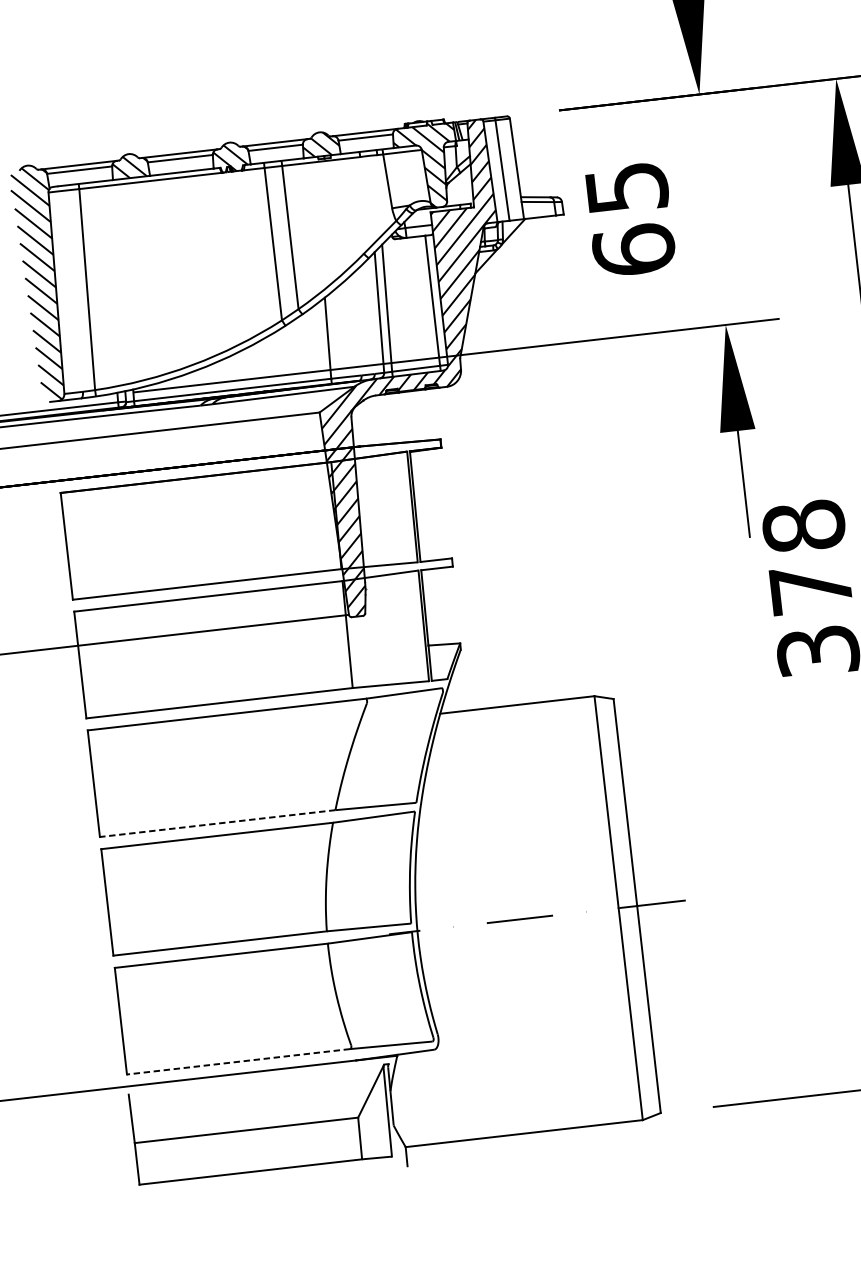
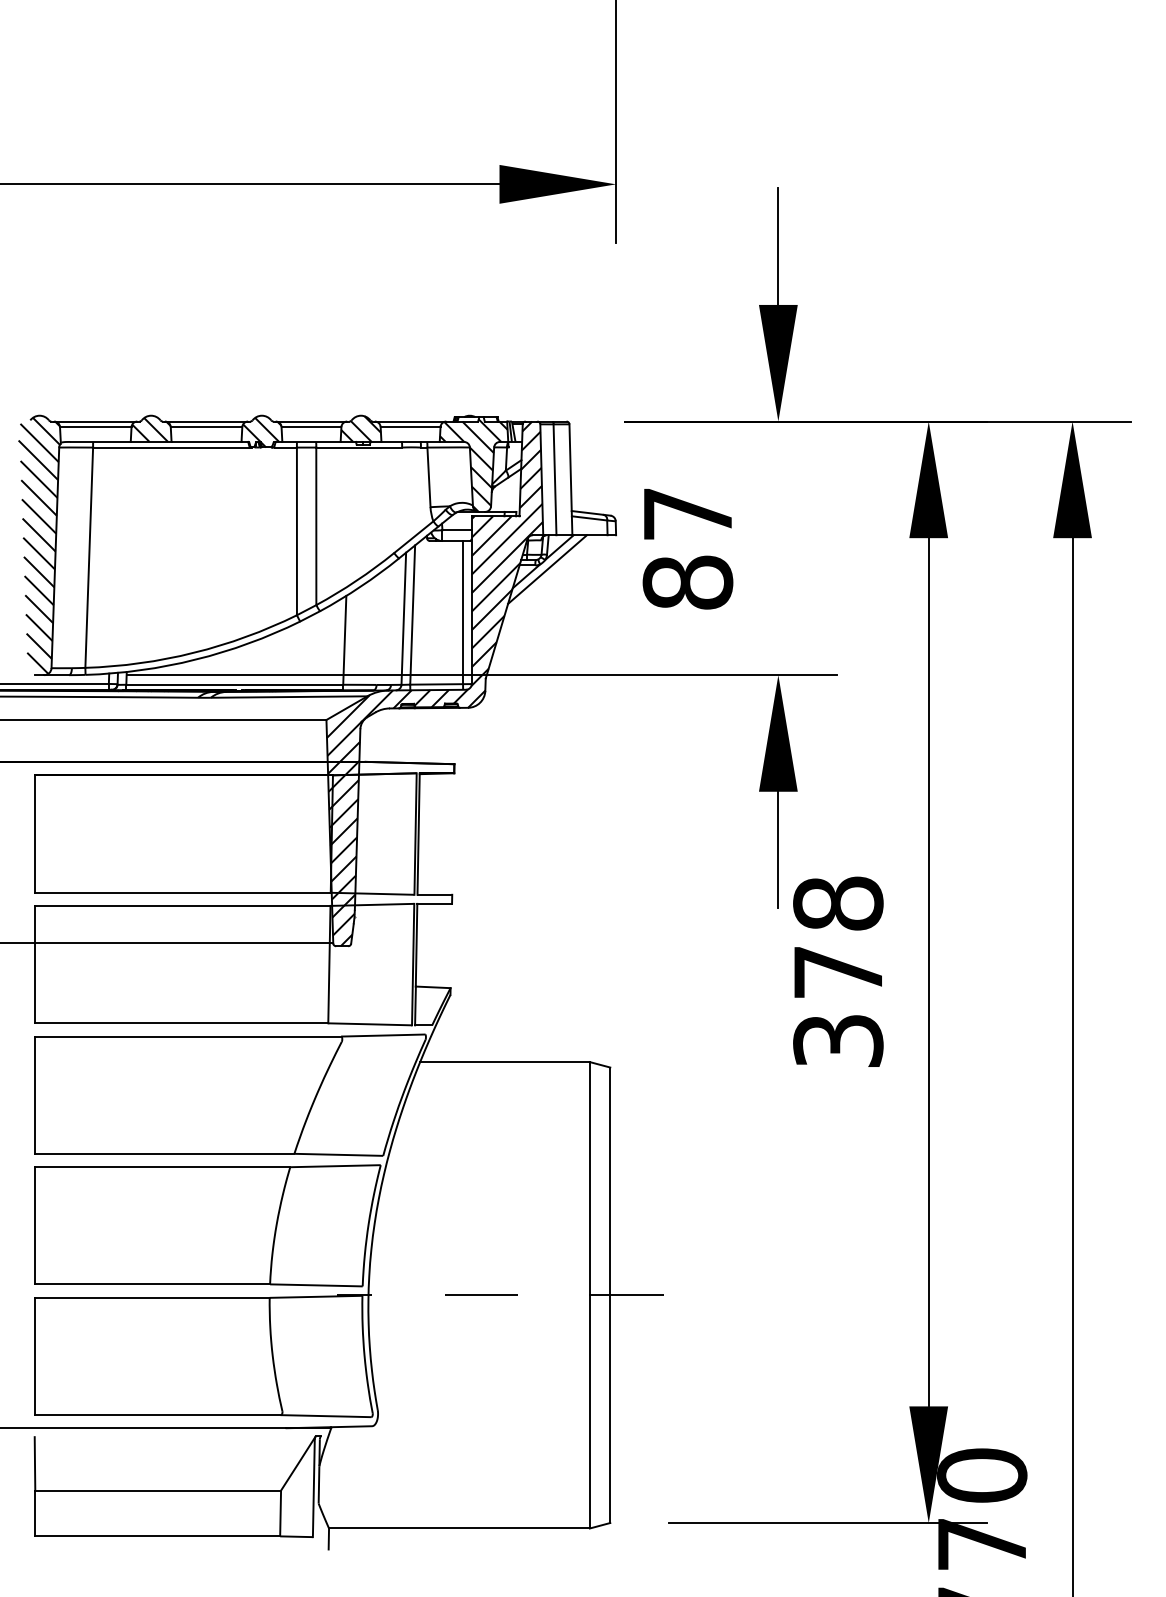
text: (630, 219) -> (687, 548), 65 -> 87
line: (504, 252) -> (547, 569), added
line: (217, 823) -> (164, 1153), dashed -> solid
line: (238, 1062) -> (157, 1415), dashed -> solid

